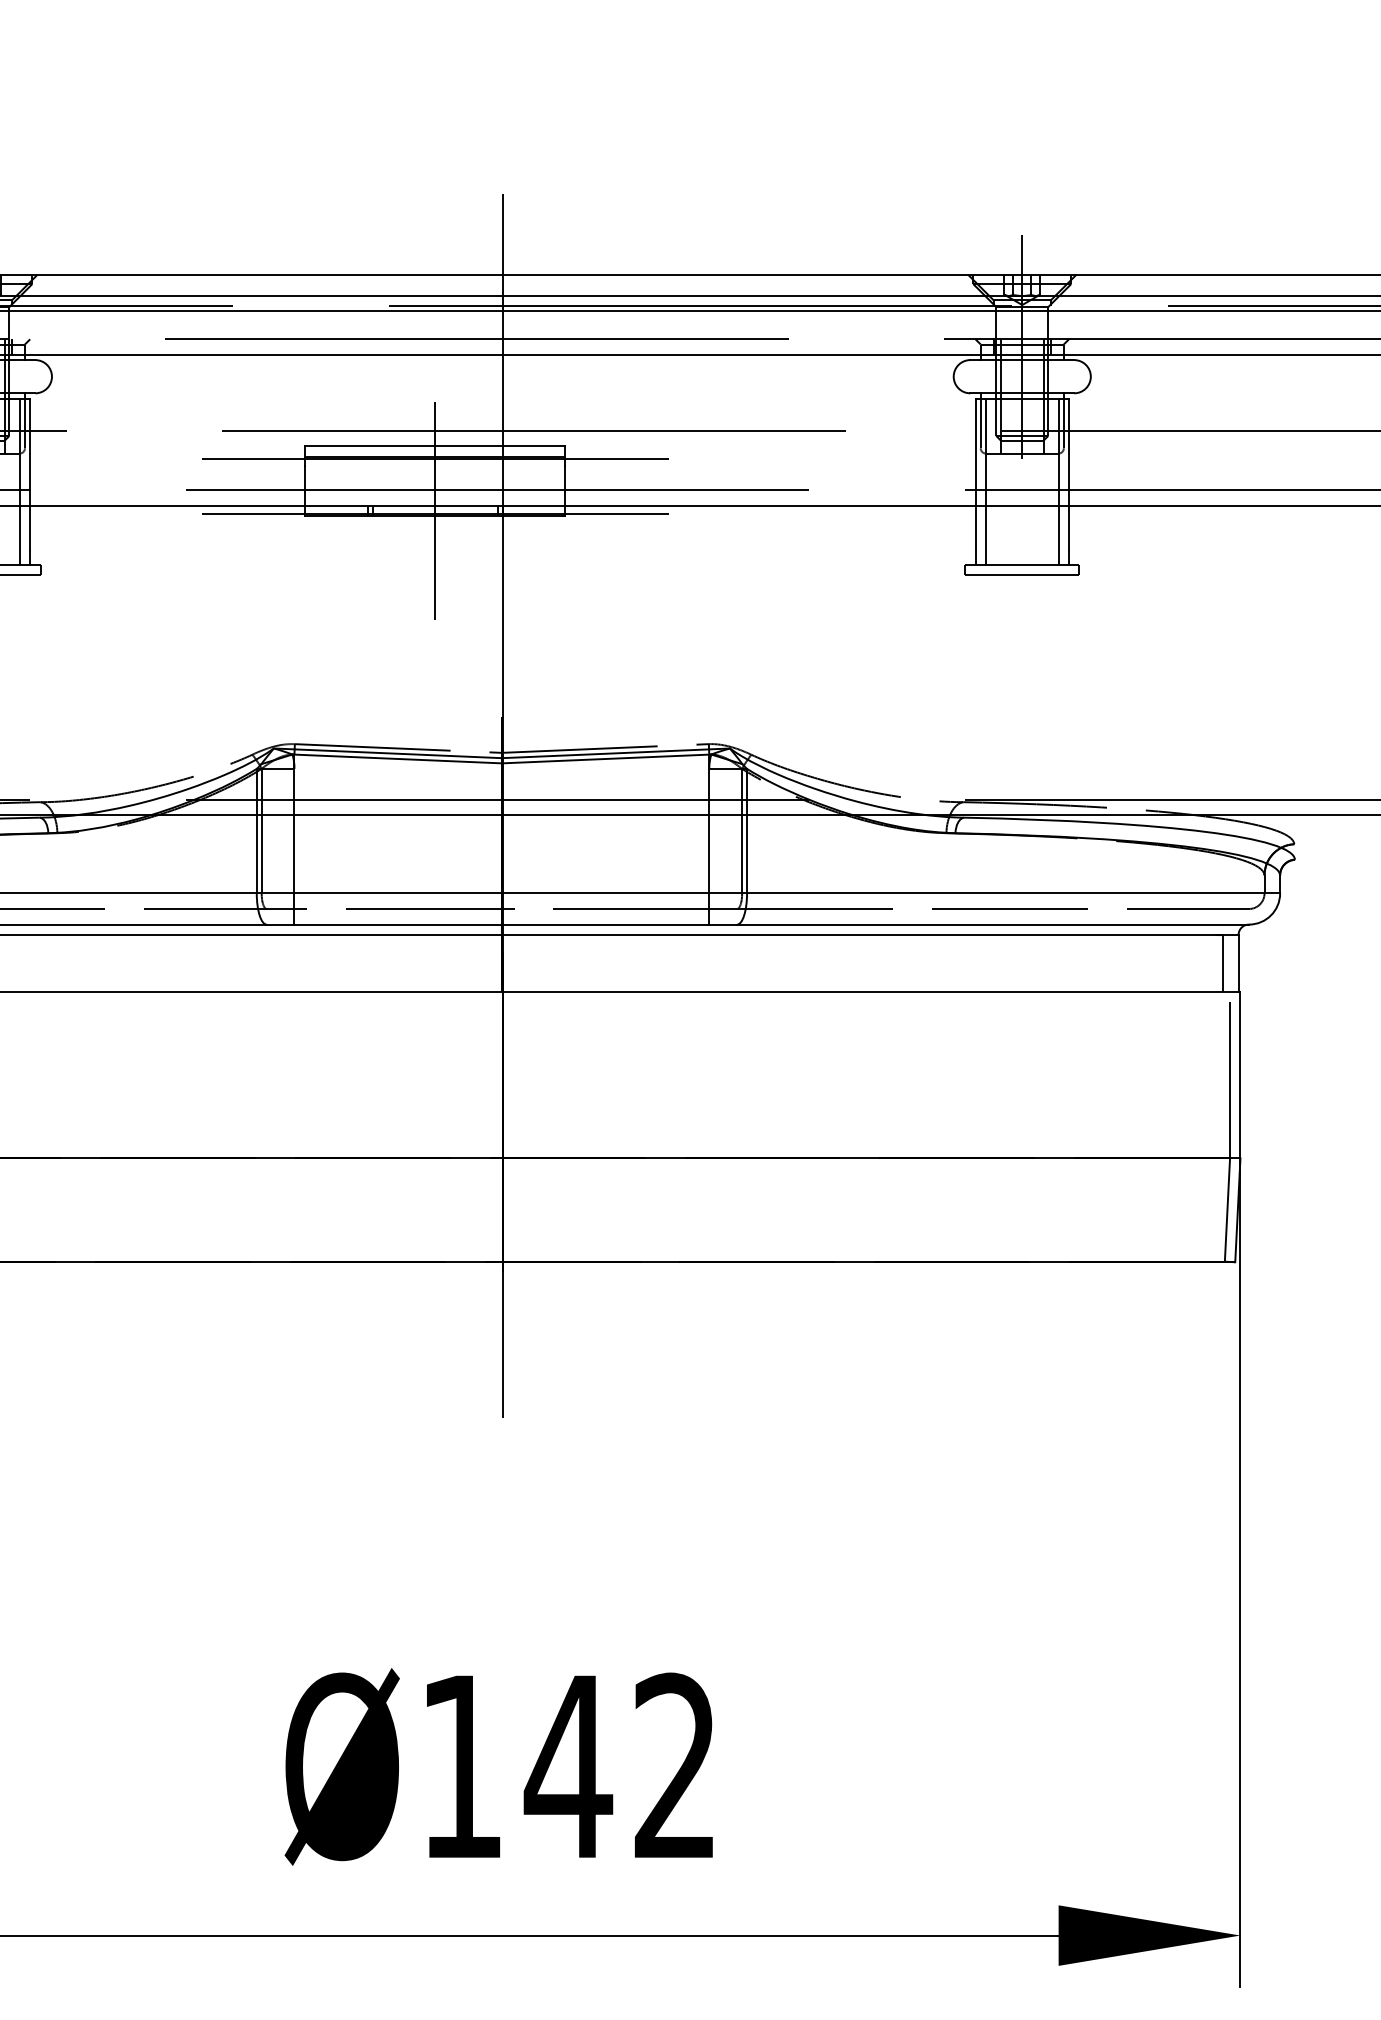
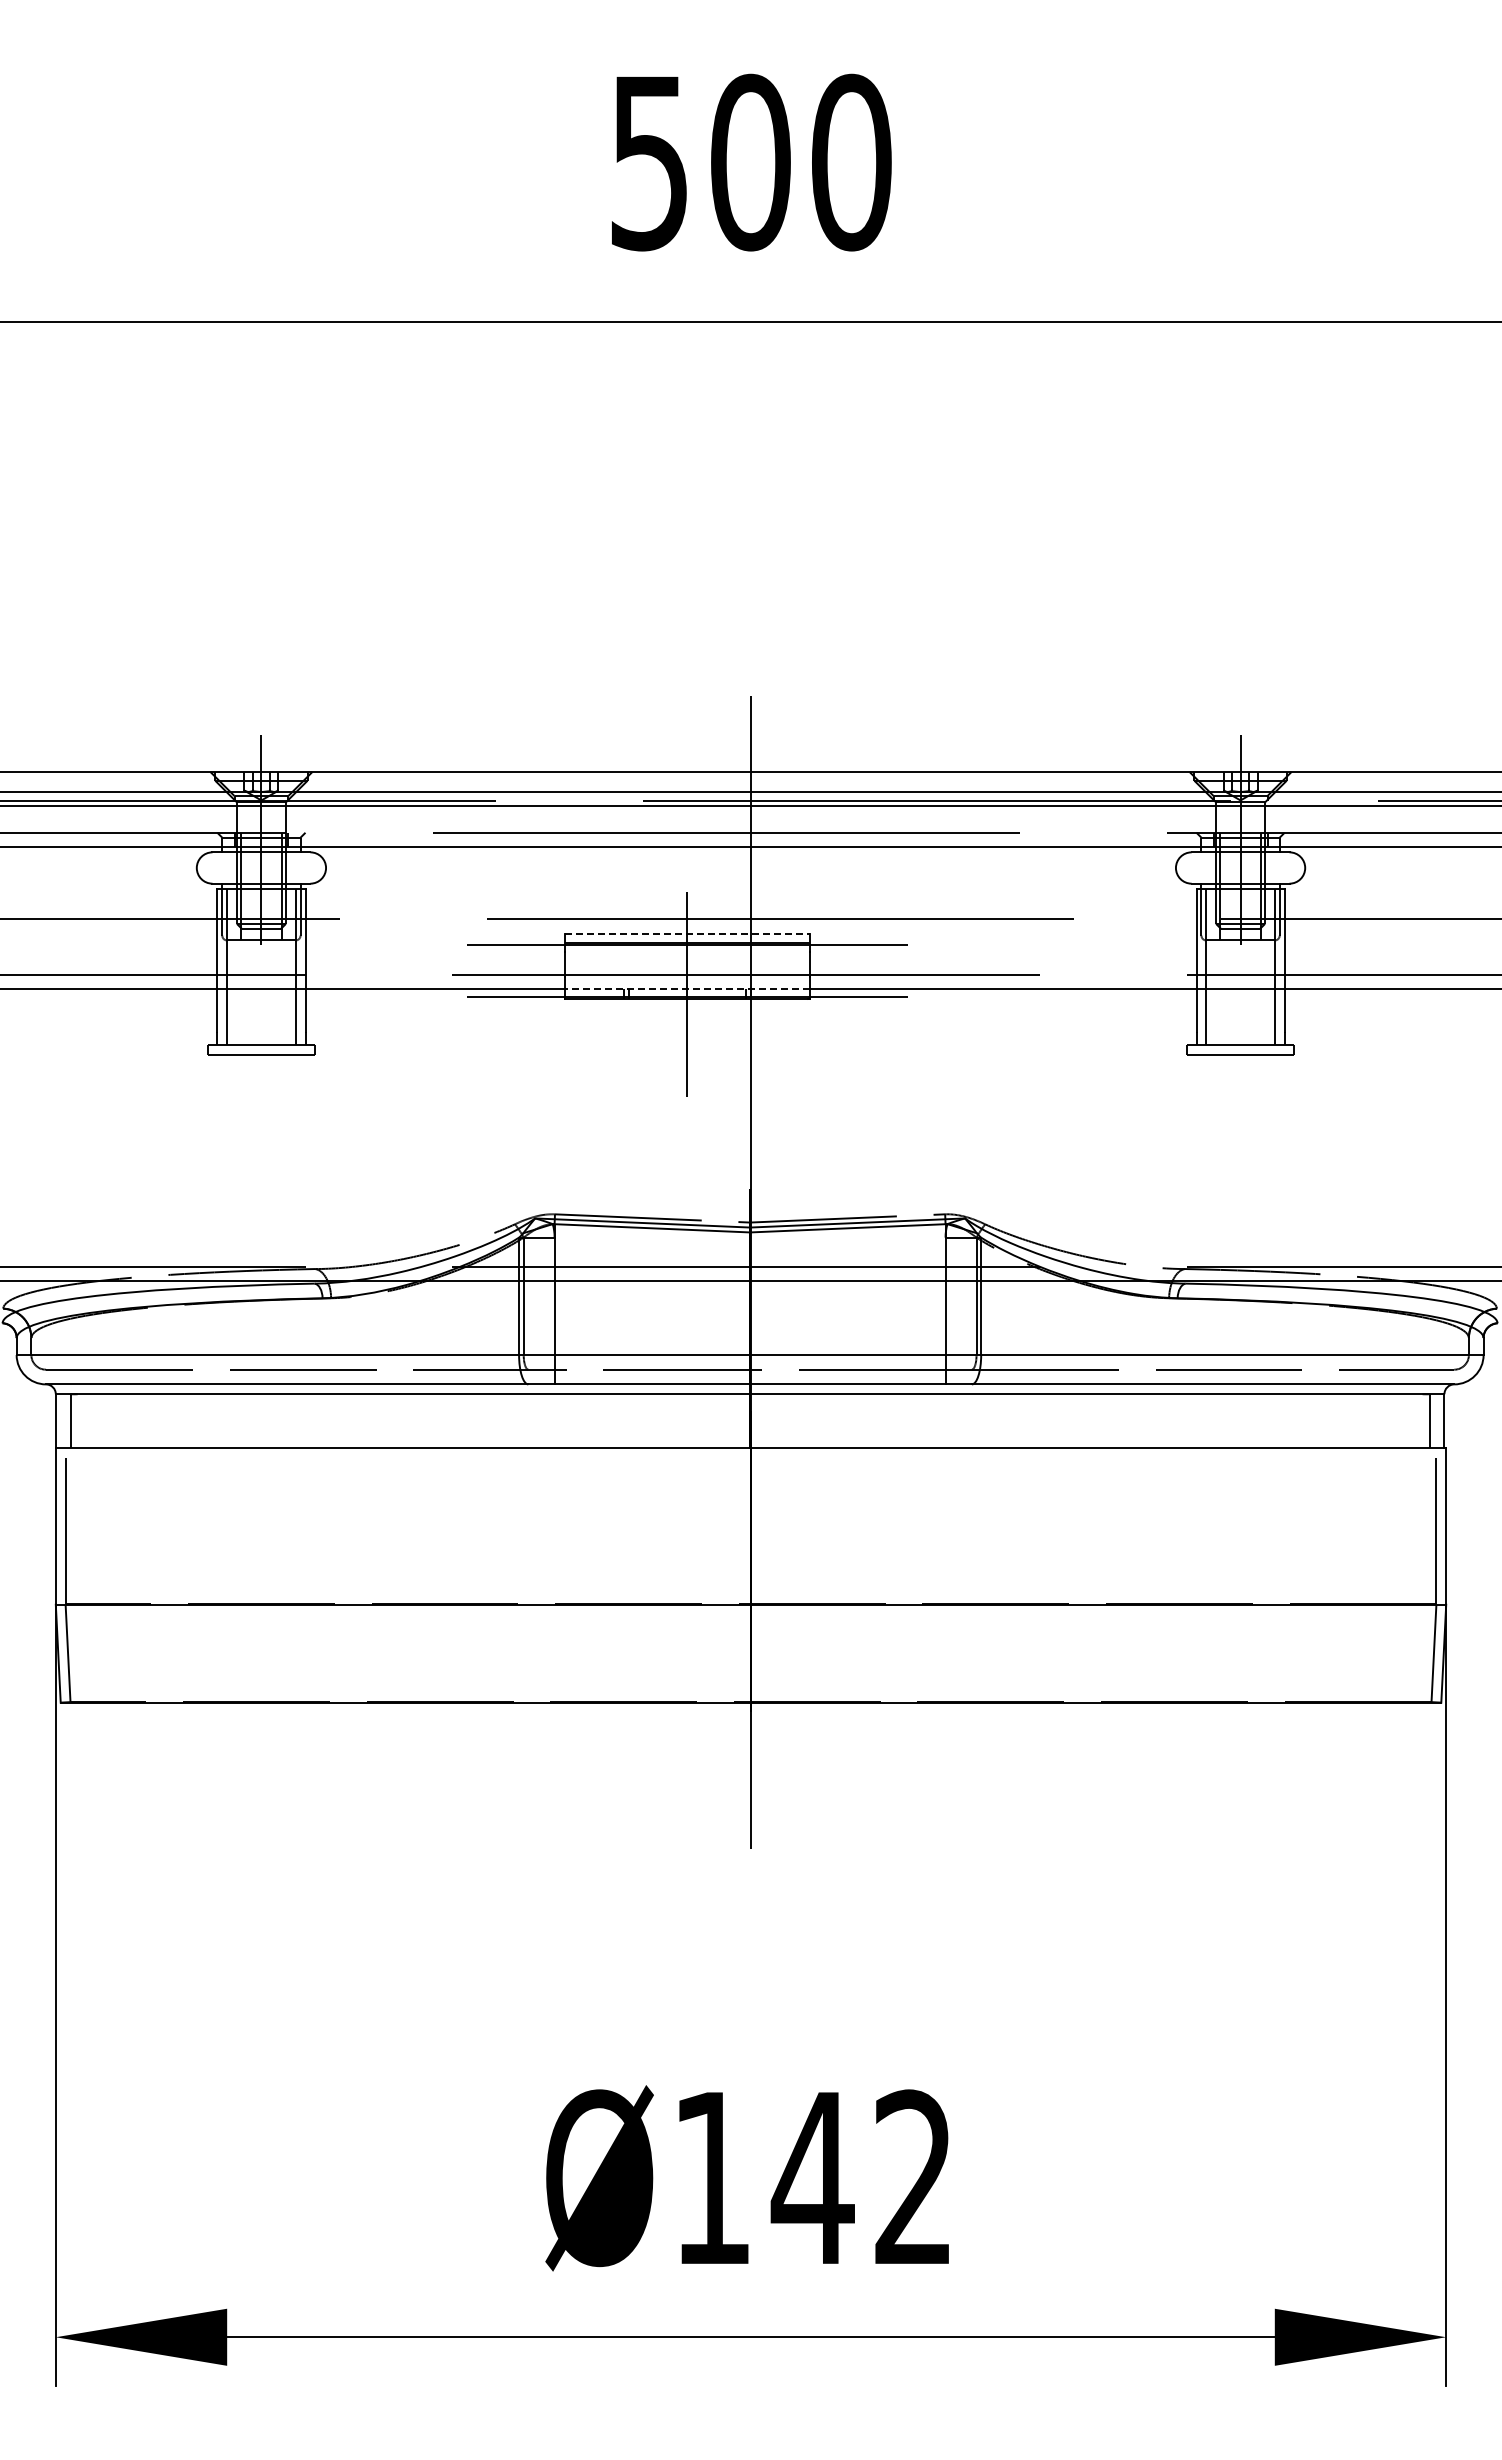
line: (435, 446) -> (687, 933), solid -> dashed
line: (434, 505) -> (686, 989), solid -> dashed

